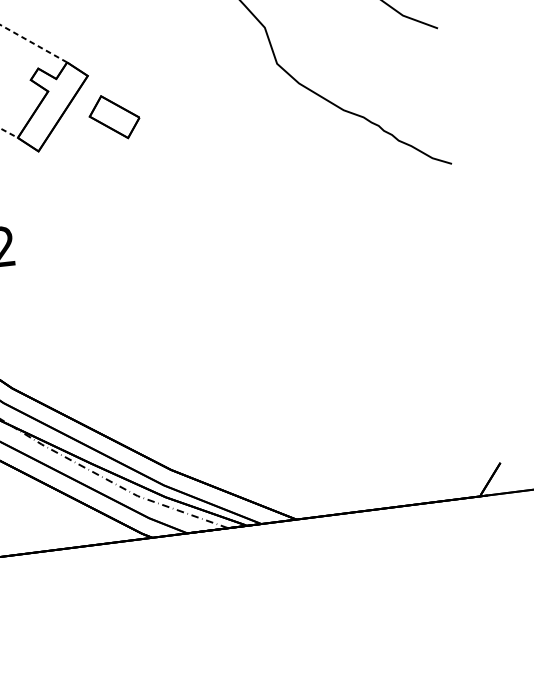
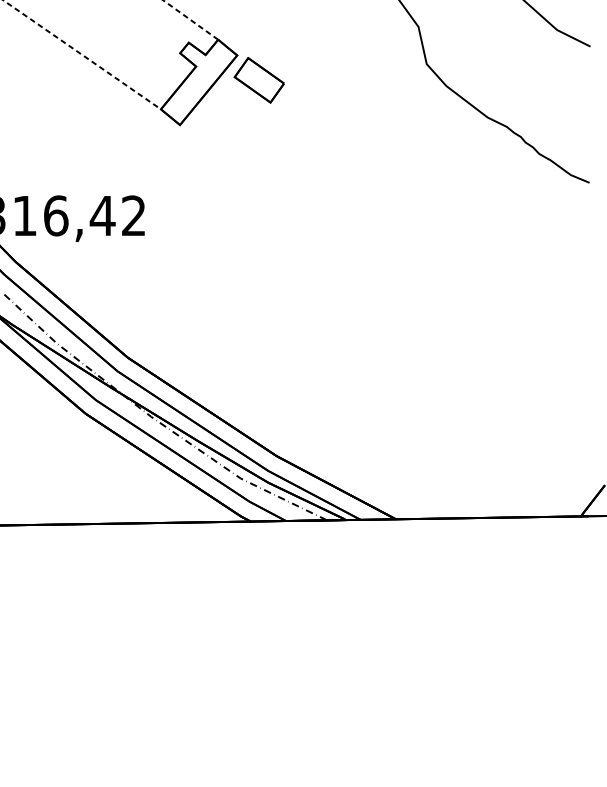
part: (113, 117) -> (258, 80), moved

